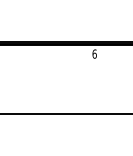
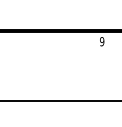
text: (94, 53) -> (102, 41), 6 -> 9

